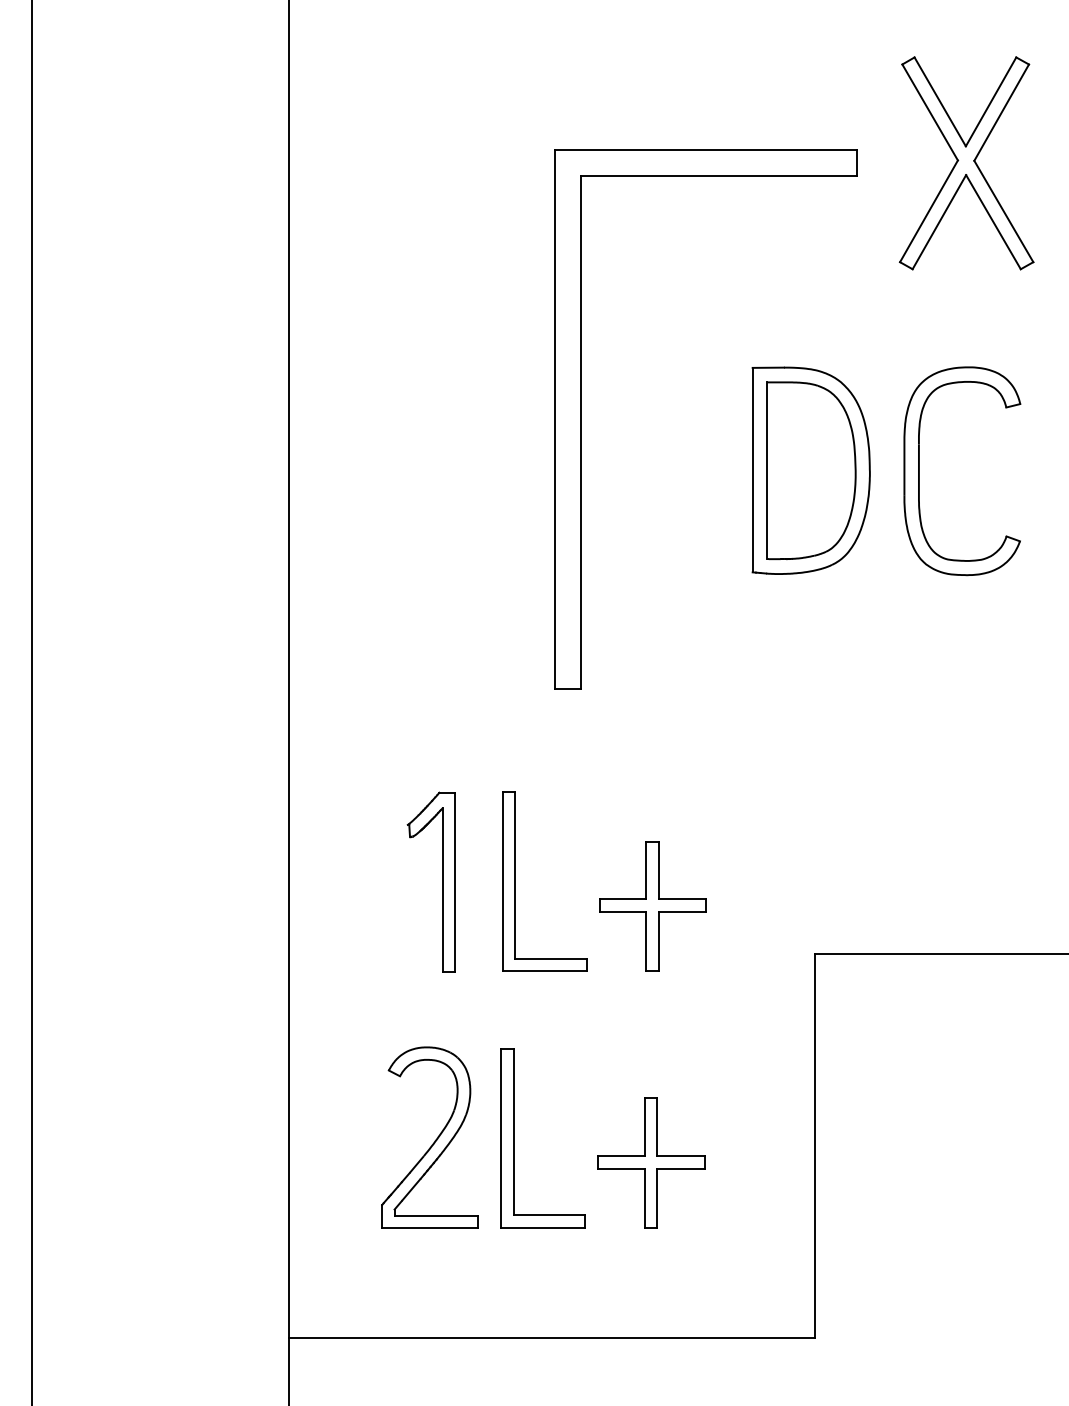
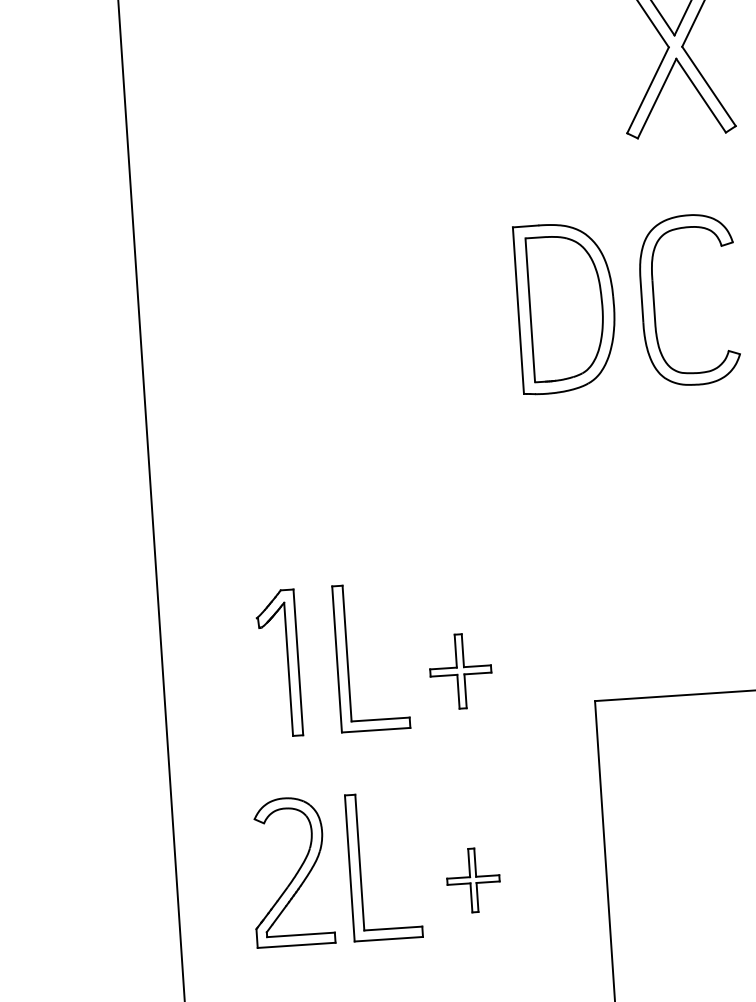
part: (581, 419) -> (376, 278), removed
part: (652, 906) -> (460, 671), size x0.7
part: (651, 1162) -> (473, 880), size x0.6

